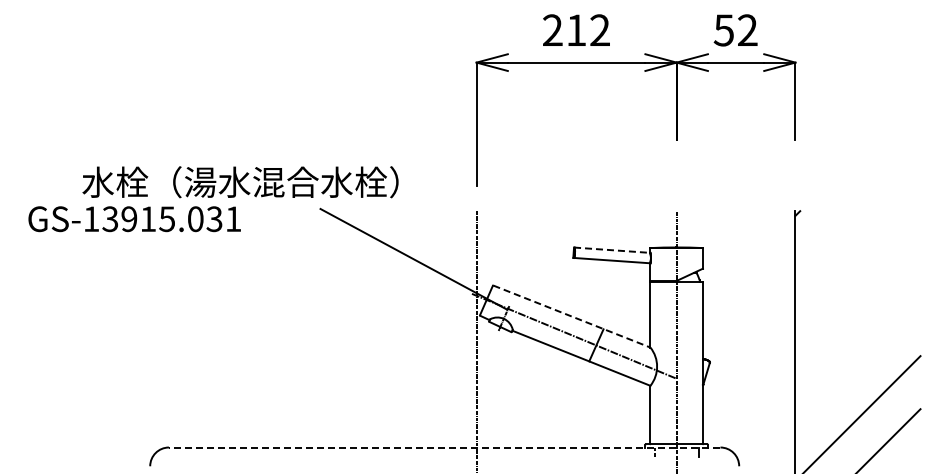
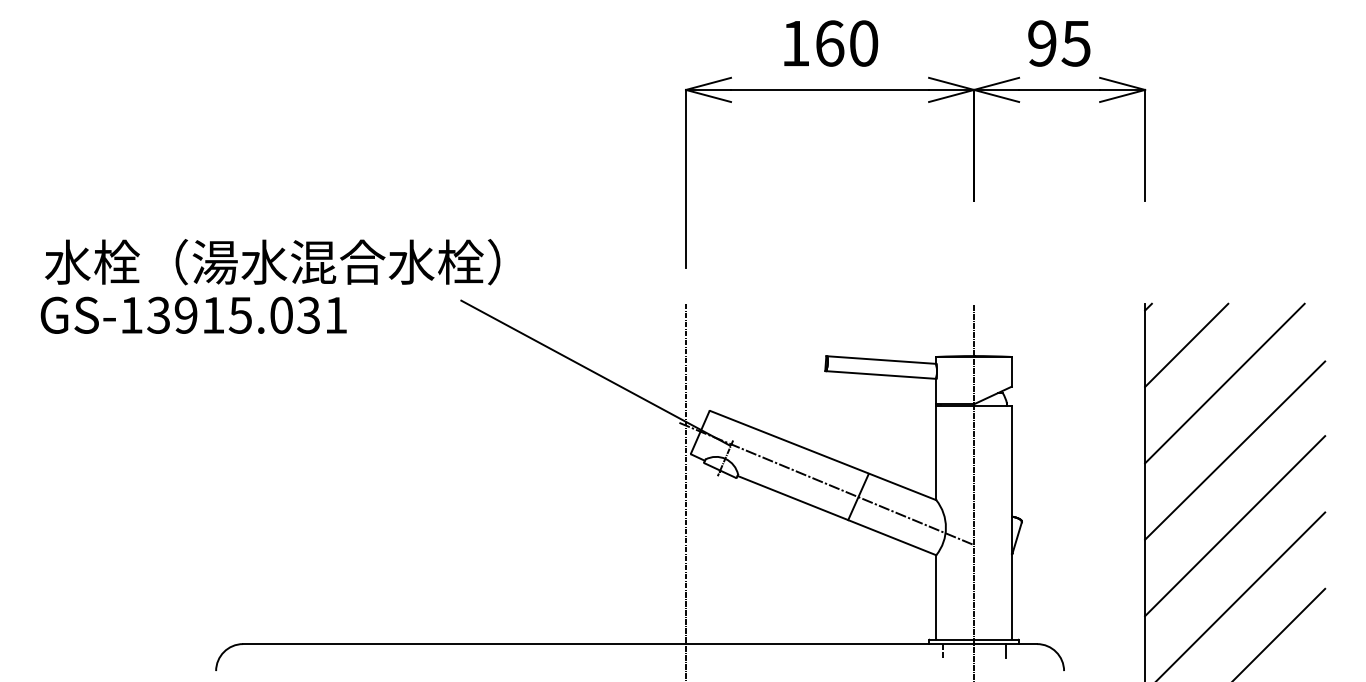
text: (576, 30) -> (829, 43), 212 -> 160
text: (735, 30) -> (1058, 43), 52 -> 95
text: (240, 182) -> (272, 262), moved
line: (824, 239) -> (1186, 344), added
line: (612, 250) -> (881, 360), dashed -> solid
line: (850, 266) -> (1224, 383), added
line: (857, 313) -> (1234, 451), added
line: (572, 316) -> (824, 455), dashed -> solid
line: (857, 365) -> (1234, 526), added
line: (444, 447) -> (639, 644), dashed -> solid

